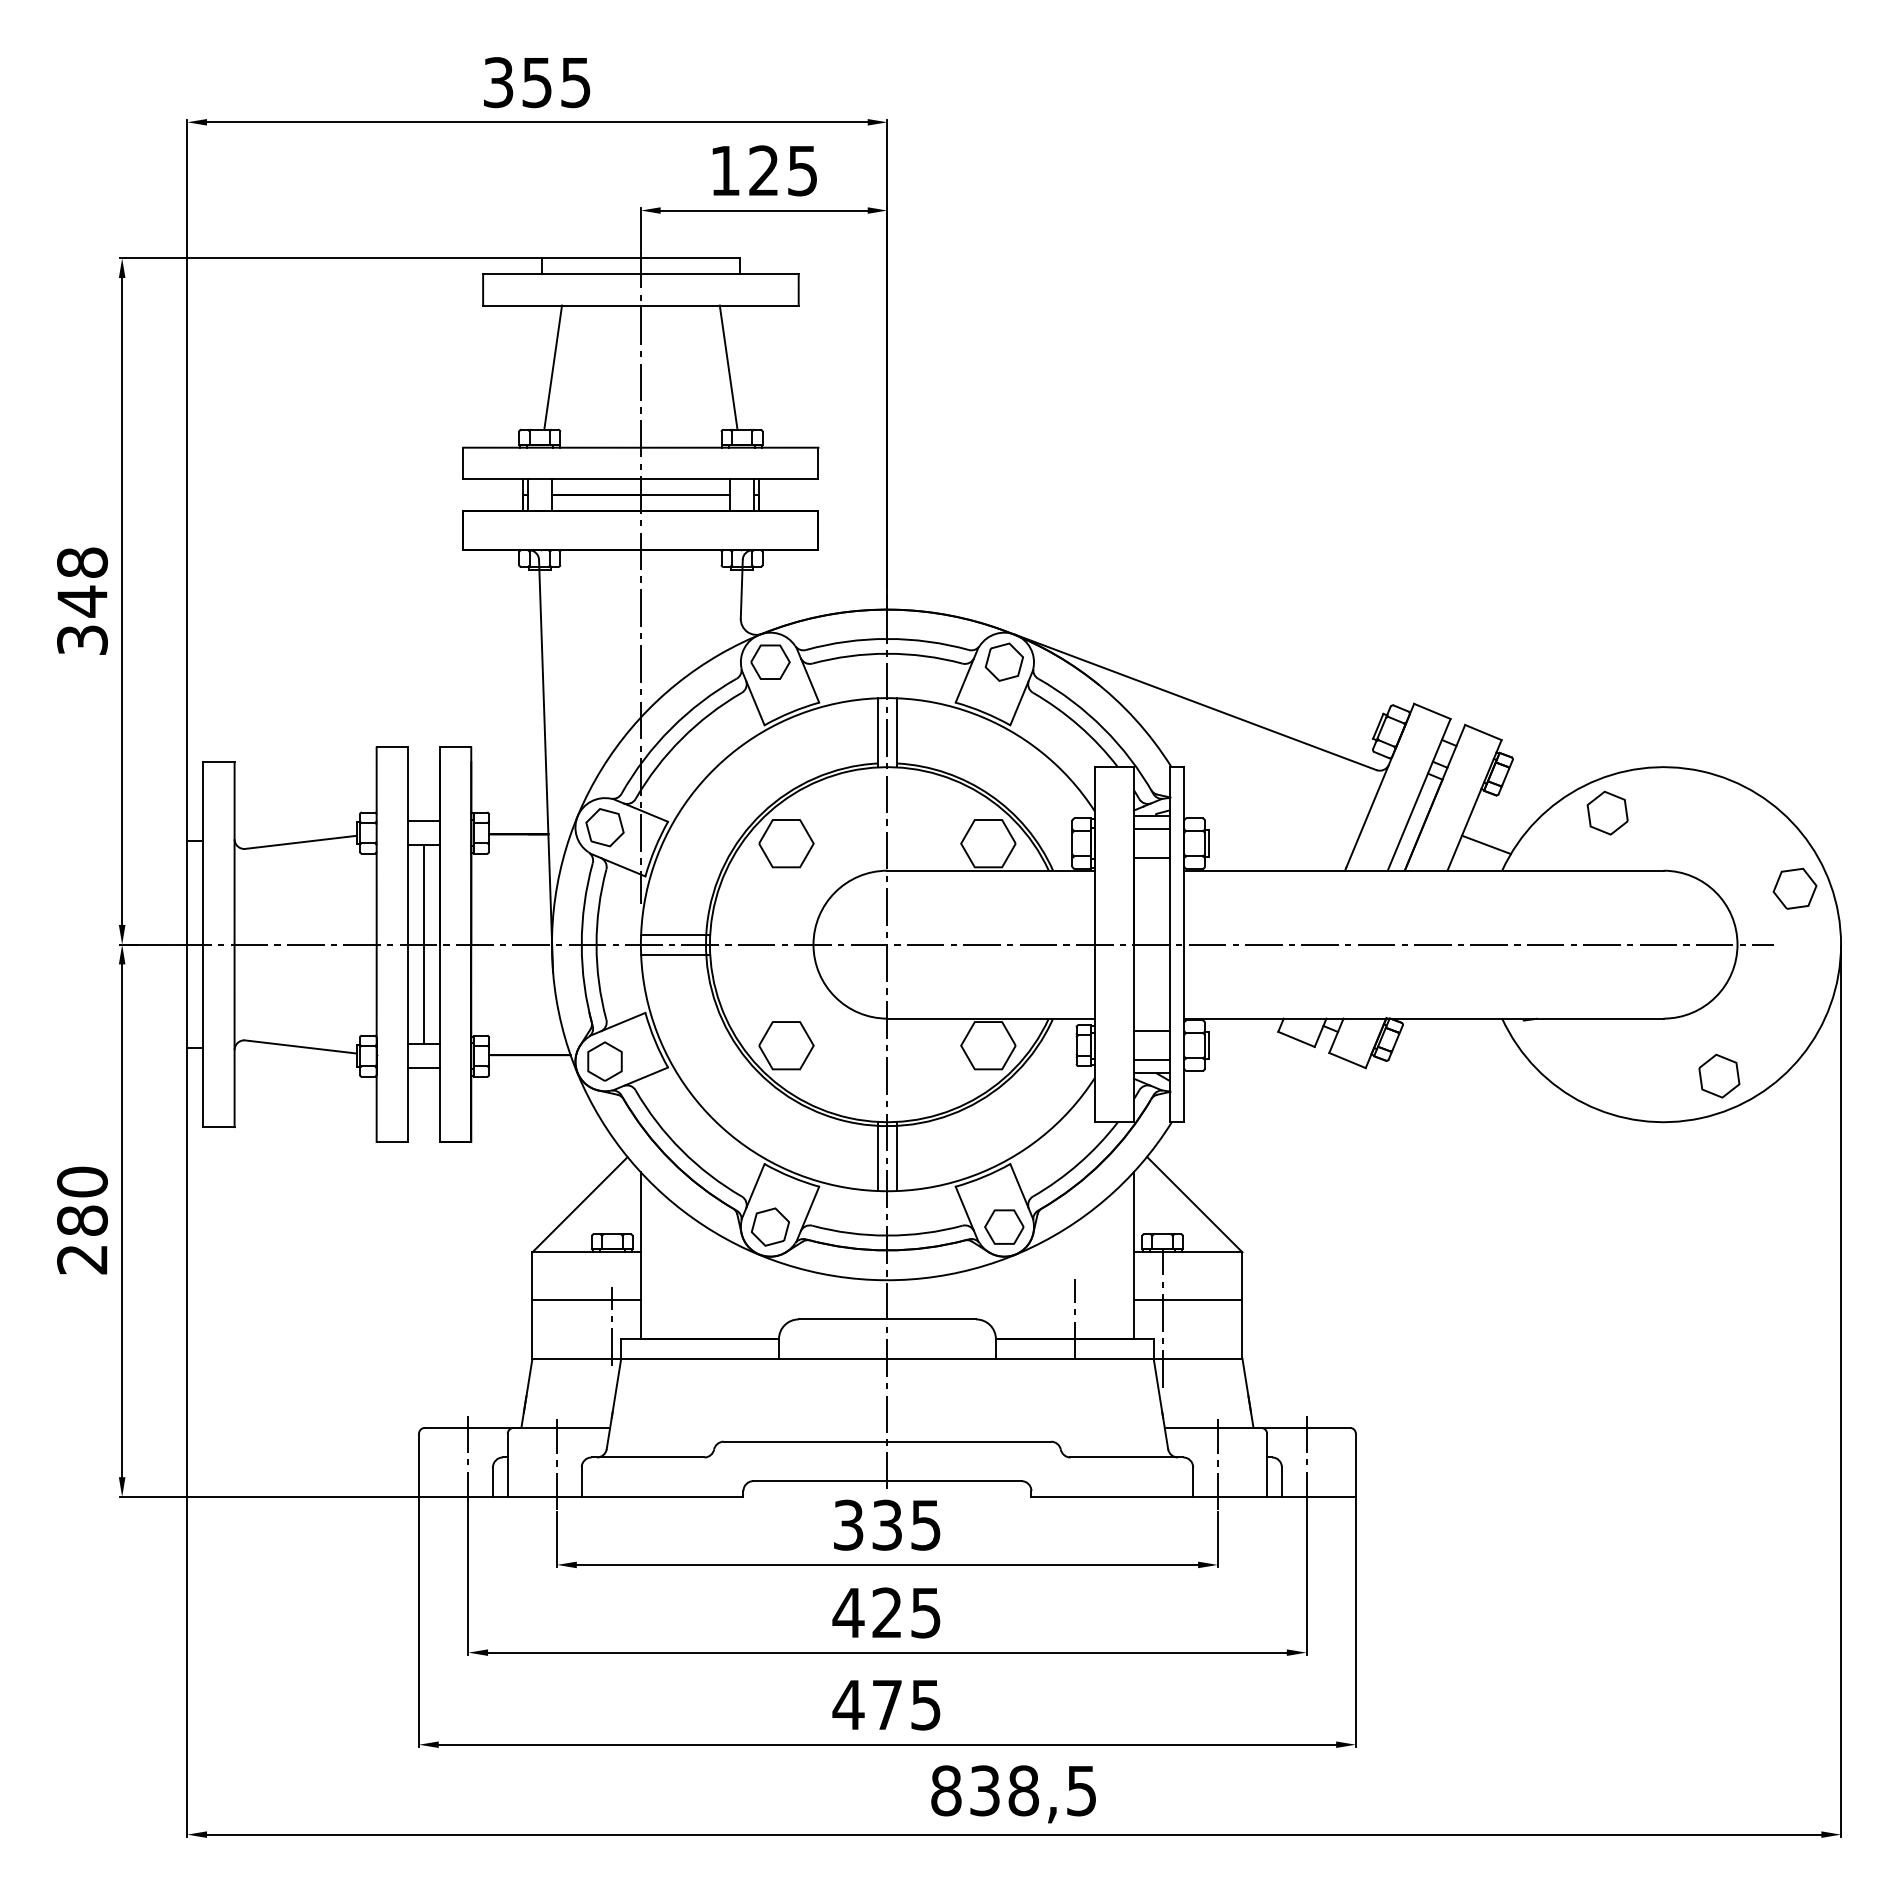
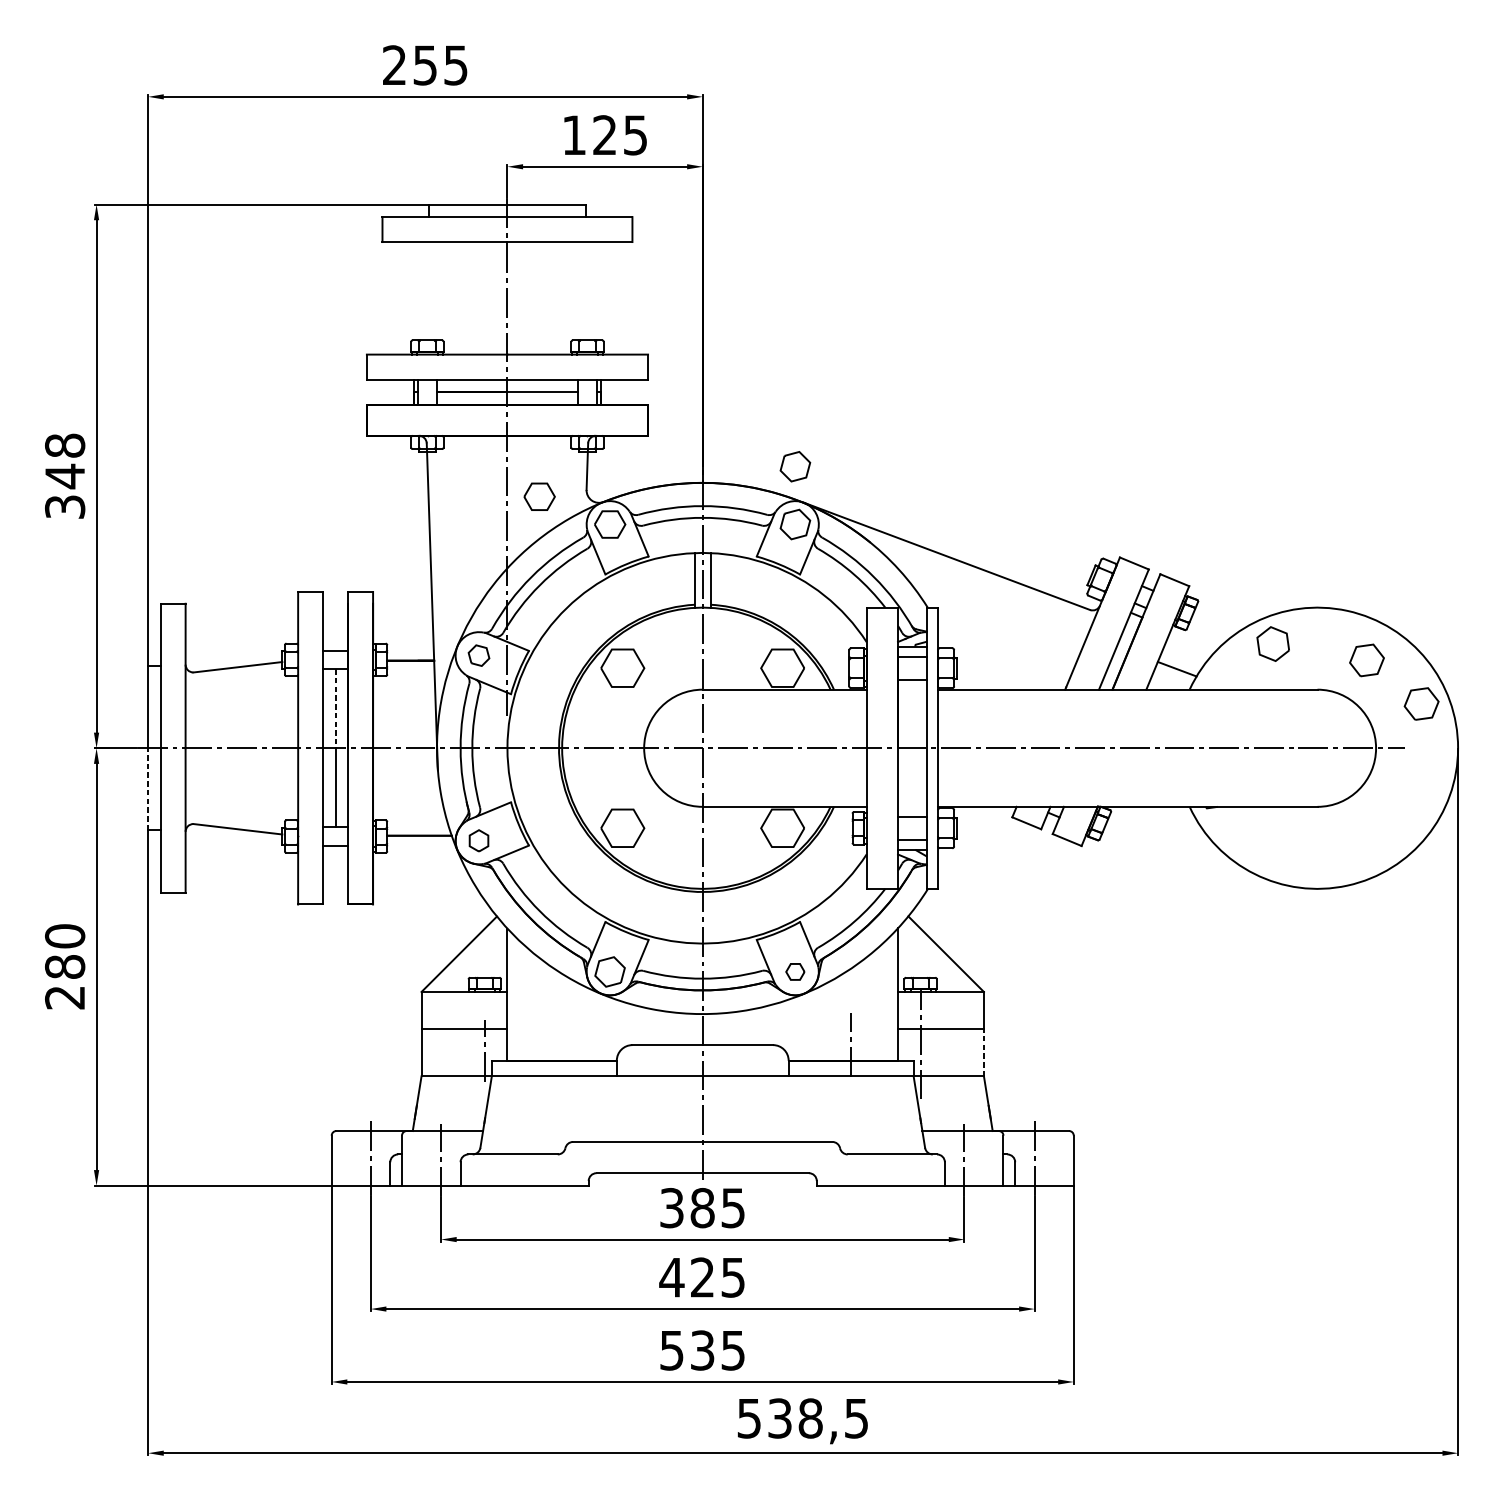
text: (498, 82) -> (394, 65), 355 -> 255
line: (553, 367) -> (438, 291), removed
line: (728, 367) -> (576, 291), removed
part: (1003, 588) -> (794, 466), added
part: (681, 626) -> (539, 496), added
part: (604, 827) -> (478, 655), size x0.7
part: (1725, 833) -> (1366, 660), added
line: (423, 894) -> (335, 708), solid -> dashed
line: (675, 934) -> (534, 740), removed
line: (675, 954) -> (534, 756), removed
line: (187, 996) -> (148, 789), solid -> dashed
part: (604, 1061) -> (478, 840), size x0.7
part: (1719, 1075) -> (1361, 851), removed
line: (877, 1156) -> (694, 916), removed
line: (897, 1156) -> (710, 916), removed
part: (1004, 1226) -> (795, 971), size x0.6
line: (1242, 1329) -> (983, 1053), solid -> dashed
text: (887, 1524) -> (702, 1207), 335 -> 385
text: (866, 1704) -> (686, 1350), 475 -> 535
text: (946, 1790) -> (749, 1418), 838,5 -> 538,5

